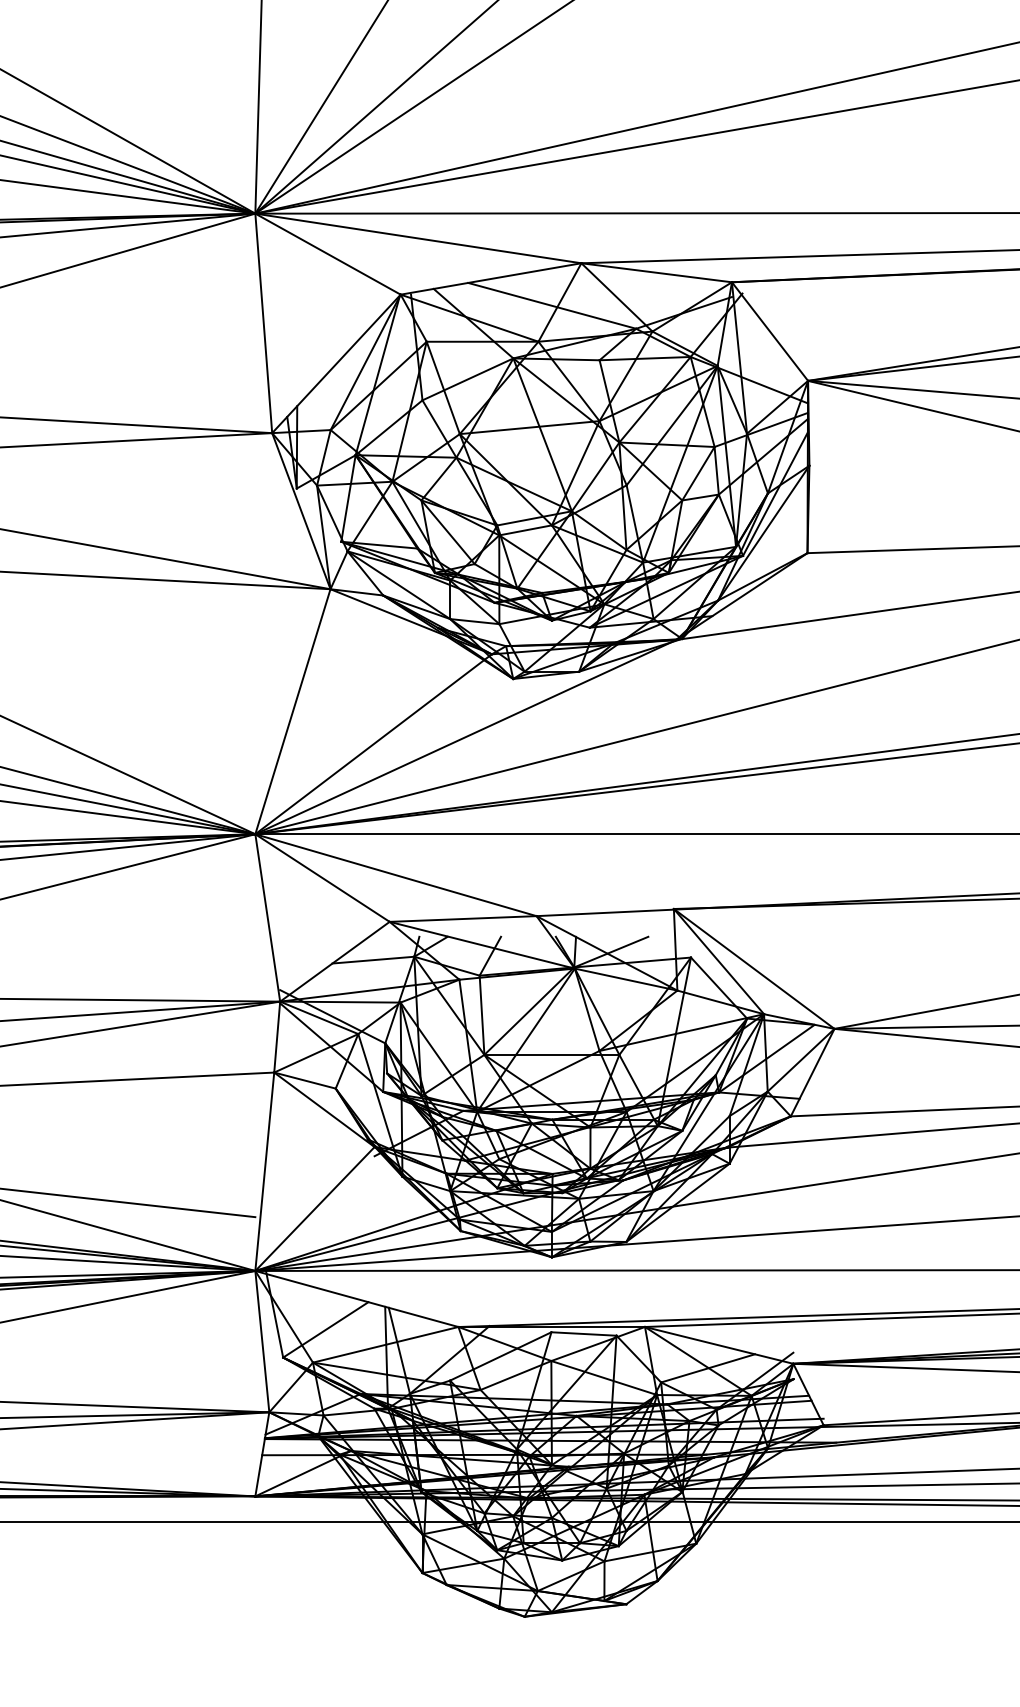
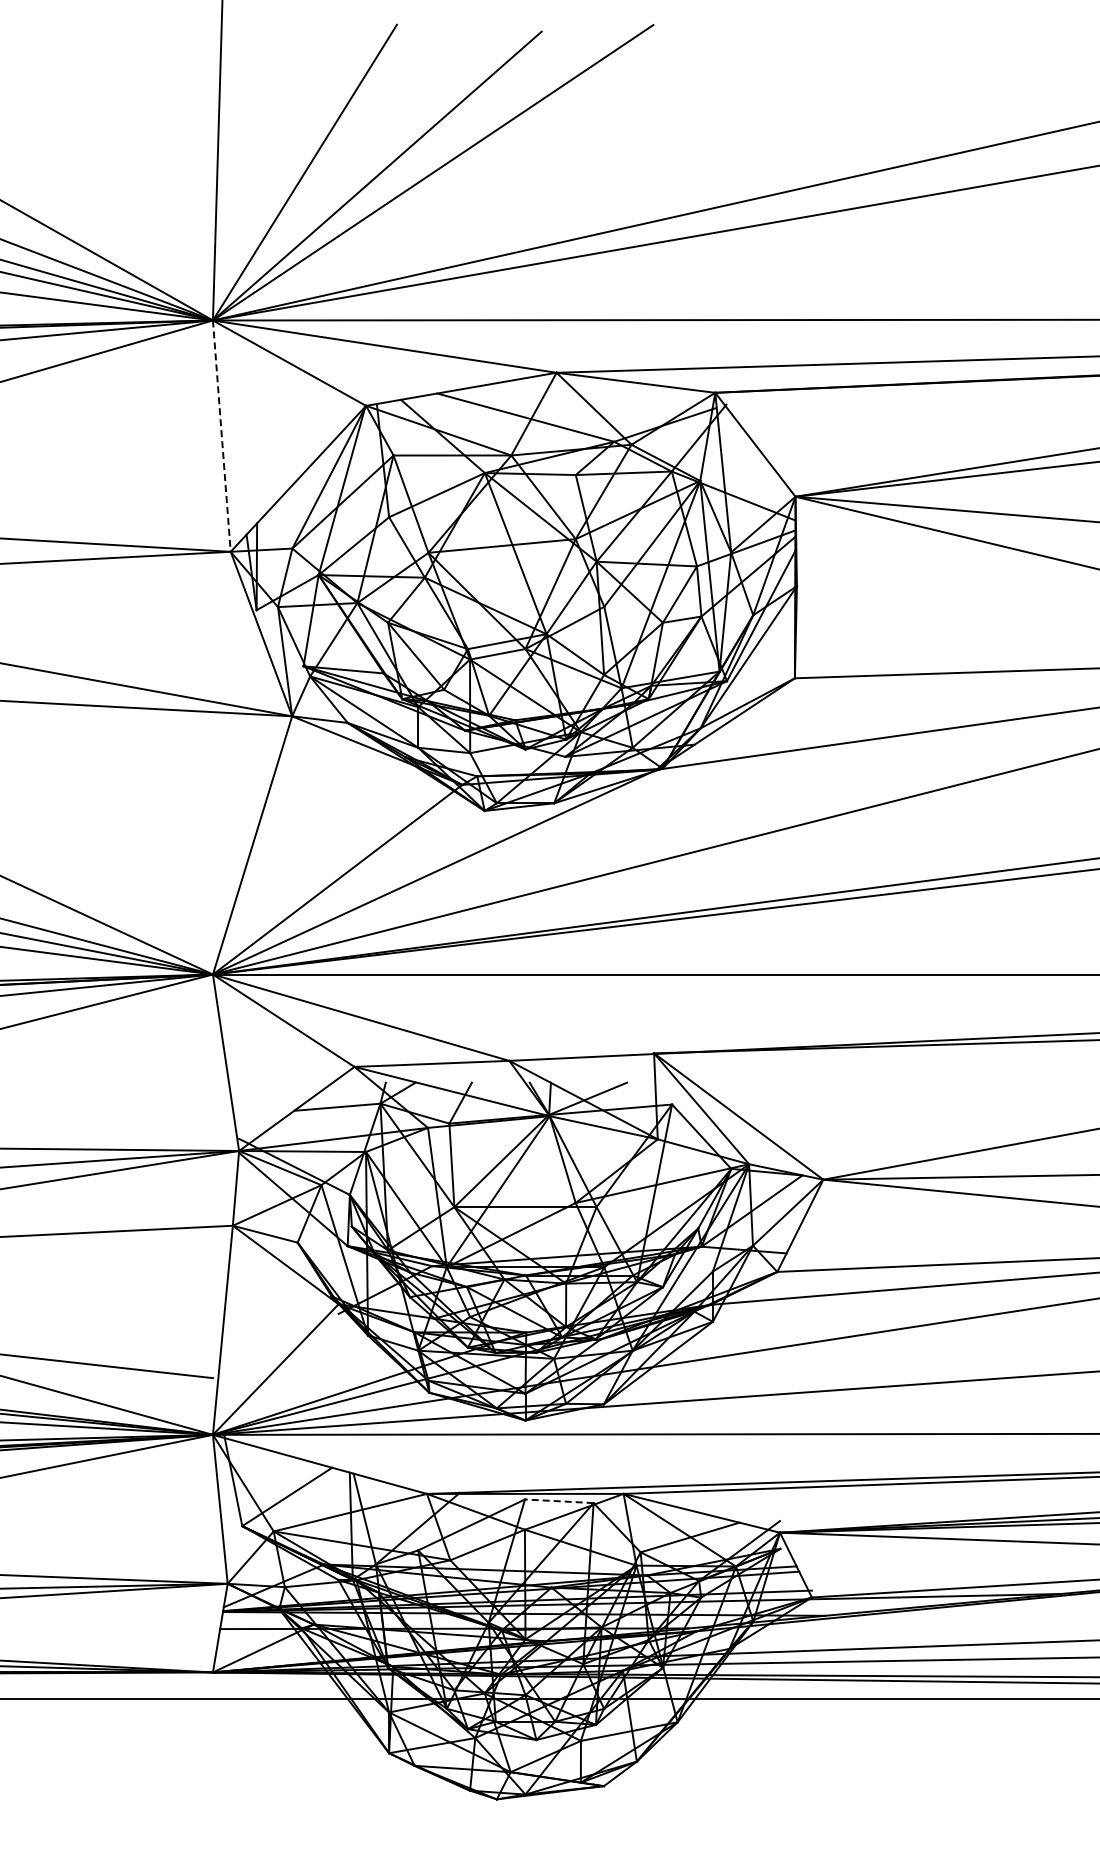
line: (263, 323) -> (221, 436), solid -> dashed
line: (583, 1334) -> (558, 1501), solid -> dashed

